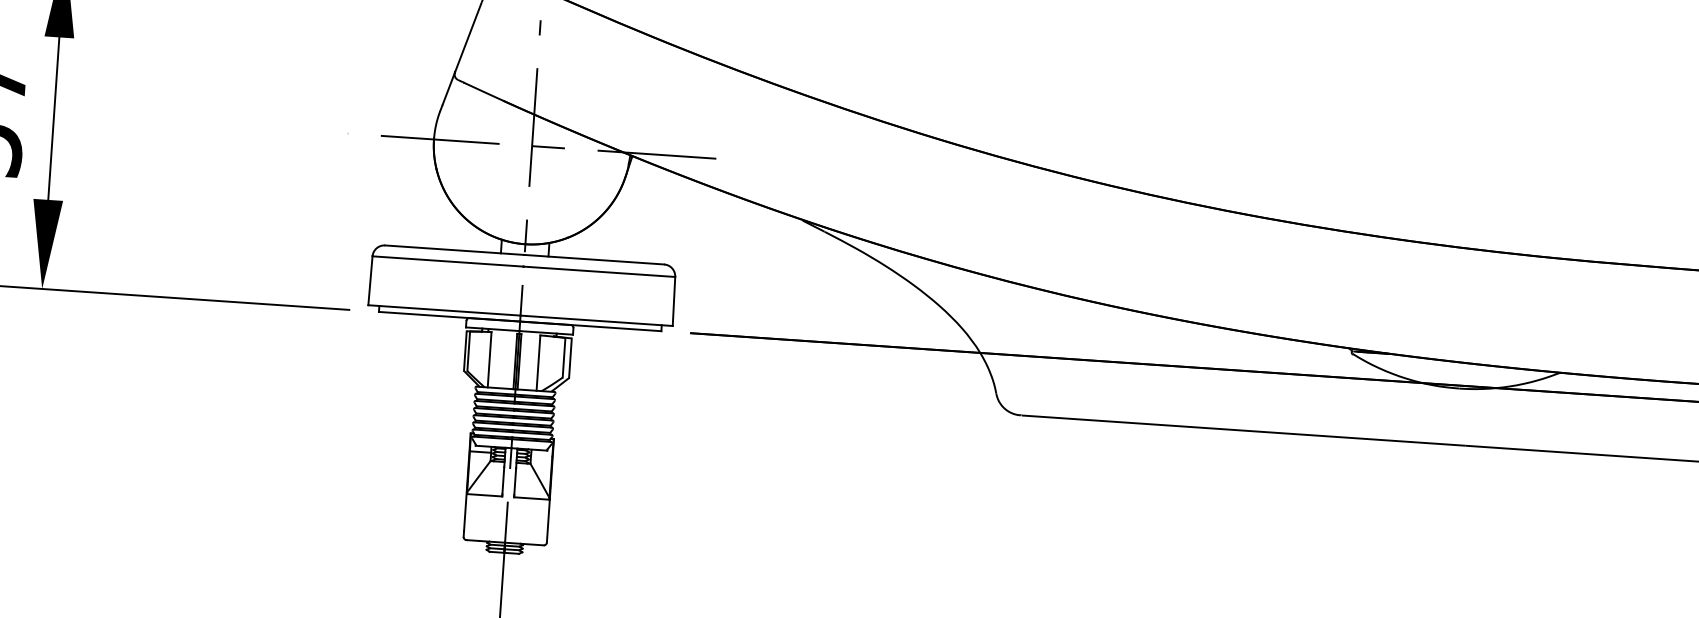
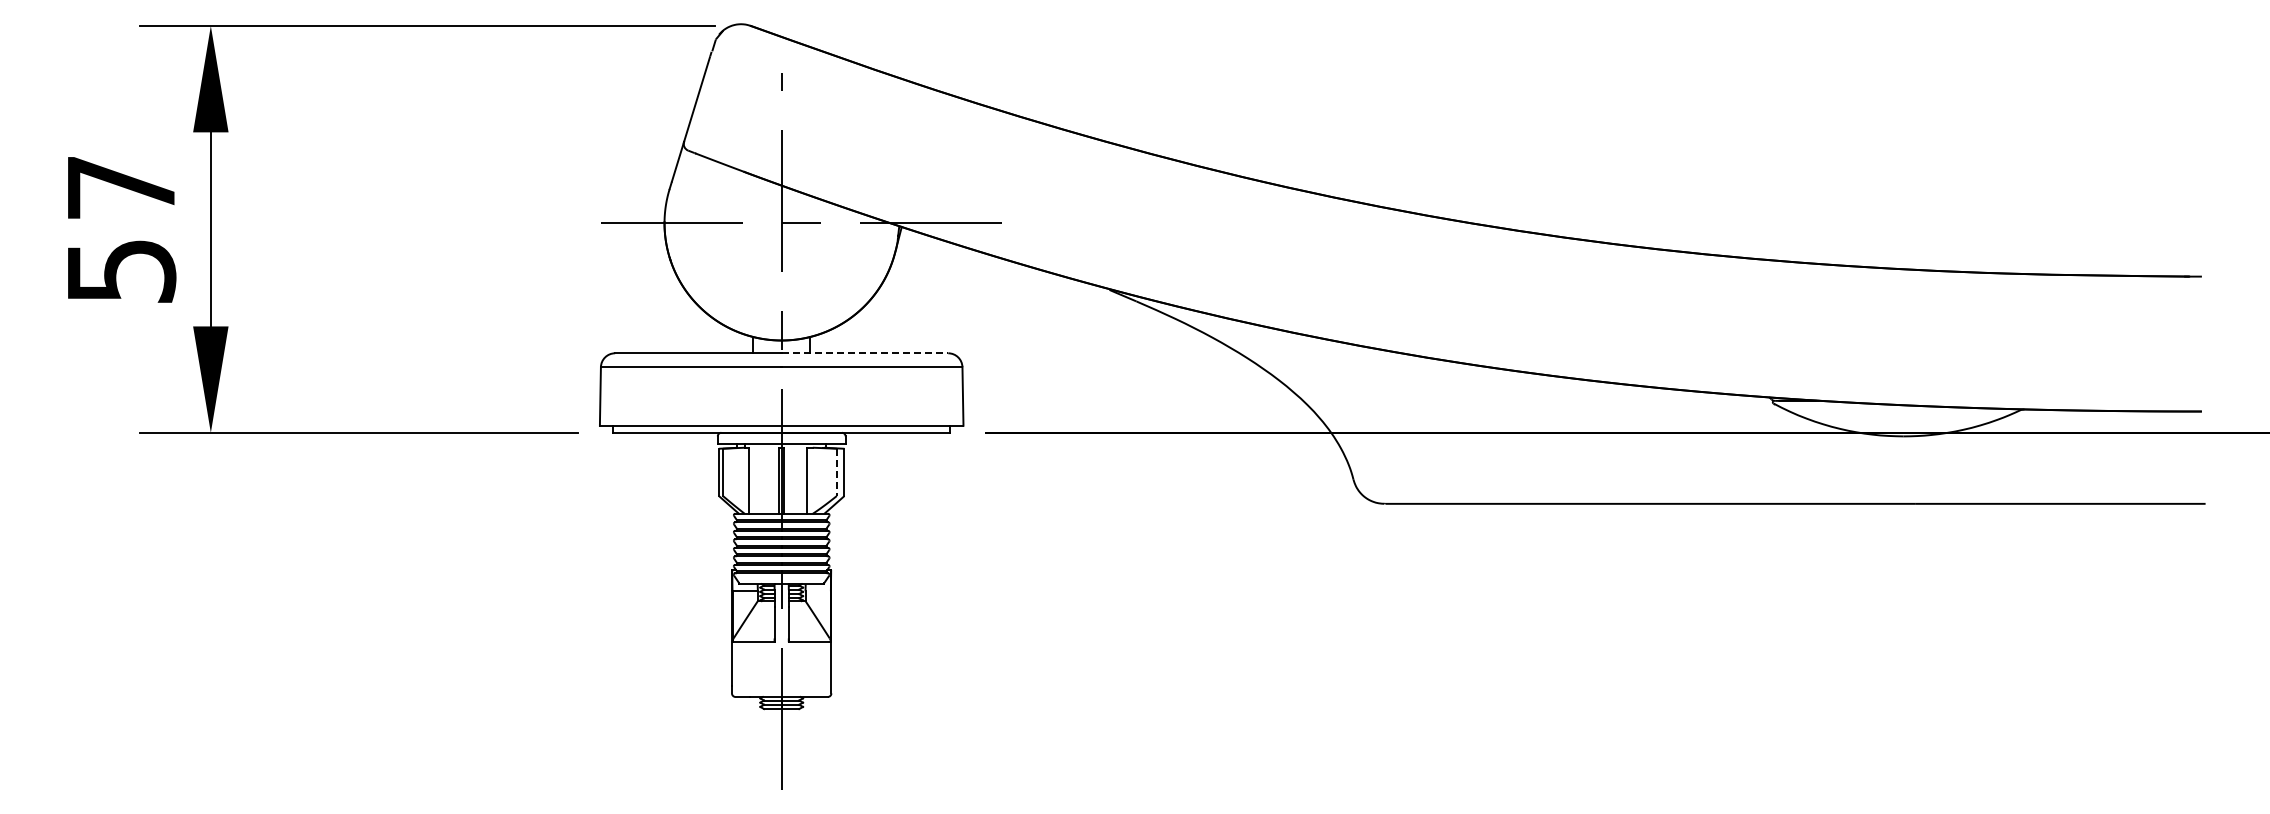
line: (594, 259) -> (865, 353), solid -> dashed
line: (563, 357) -> (836, 472), solid -> dashed

